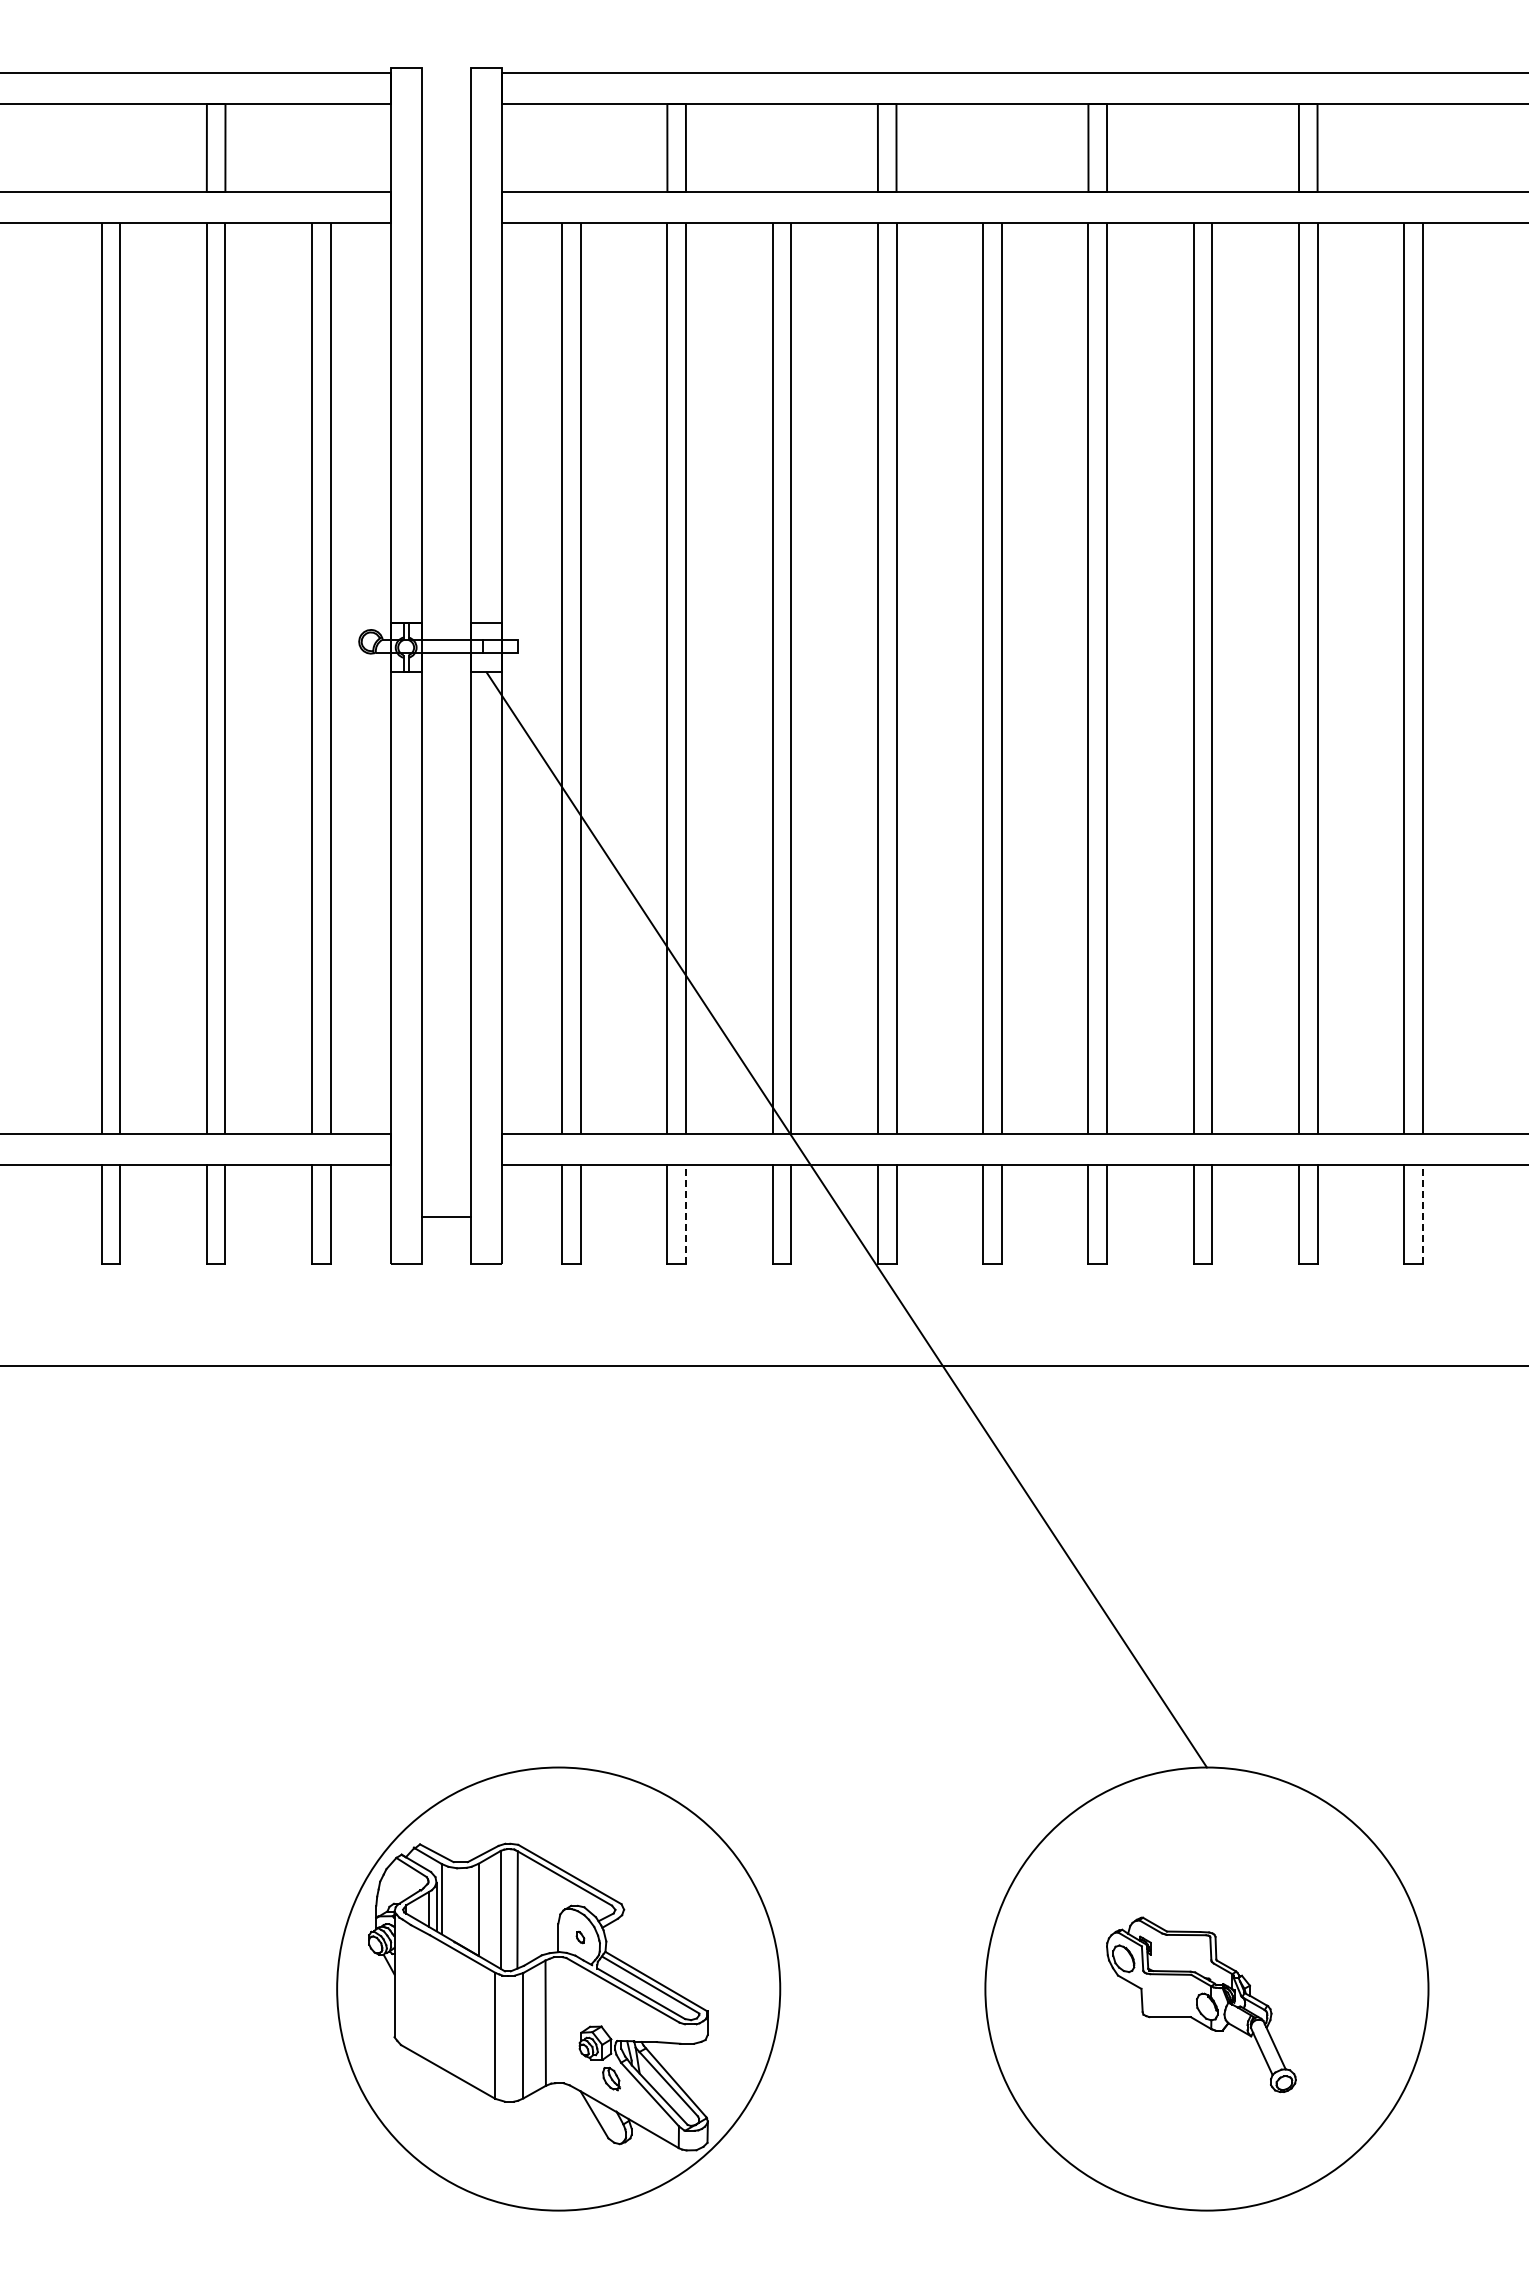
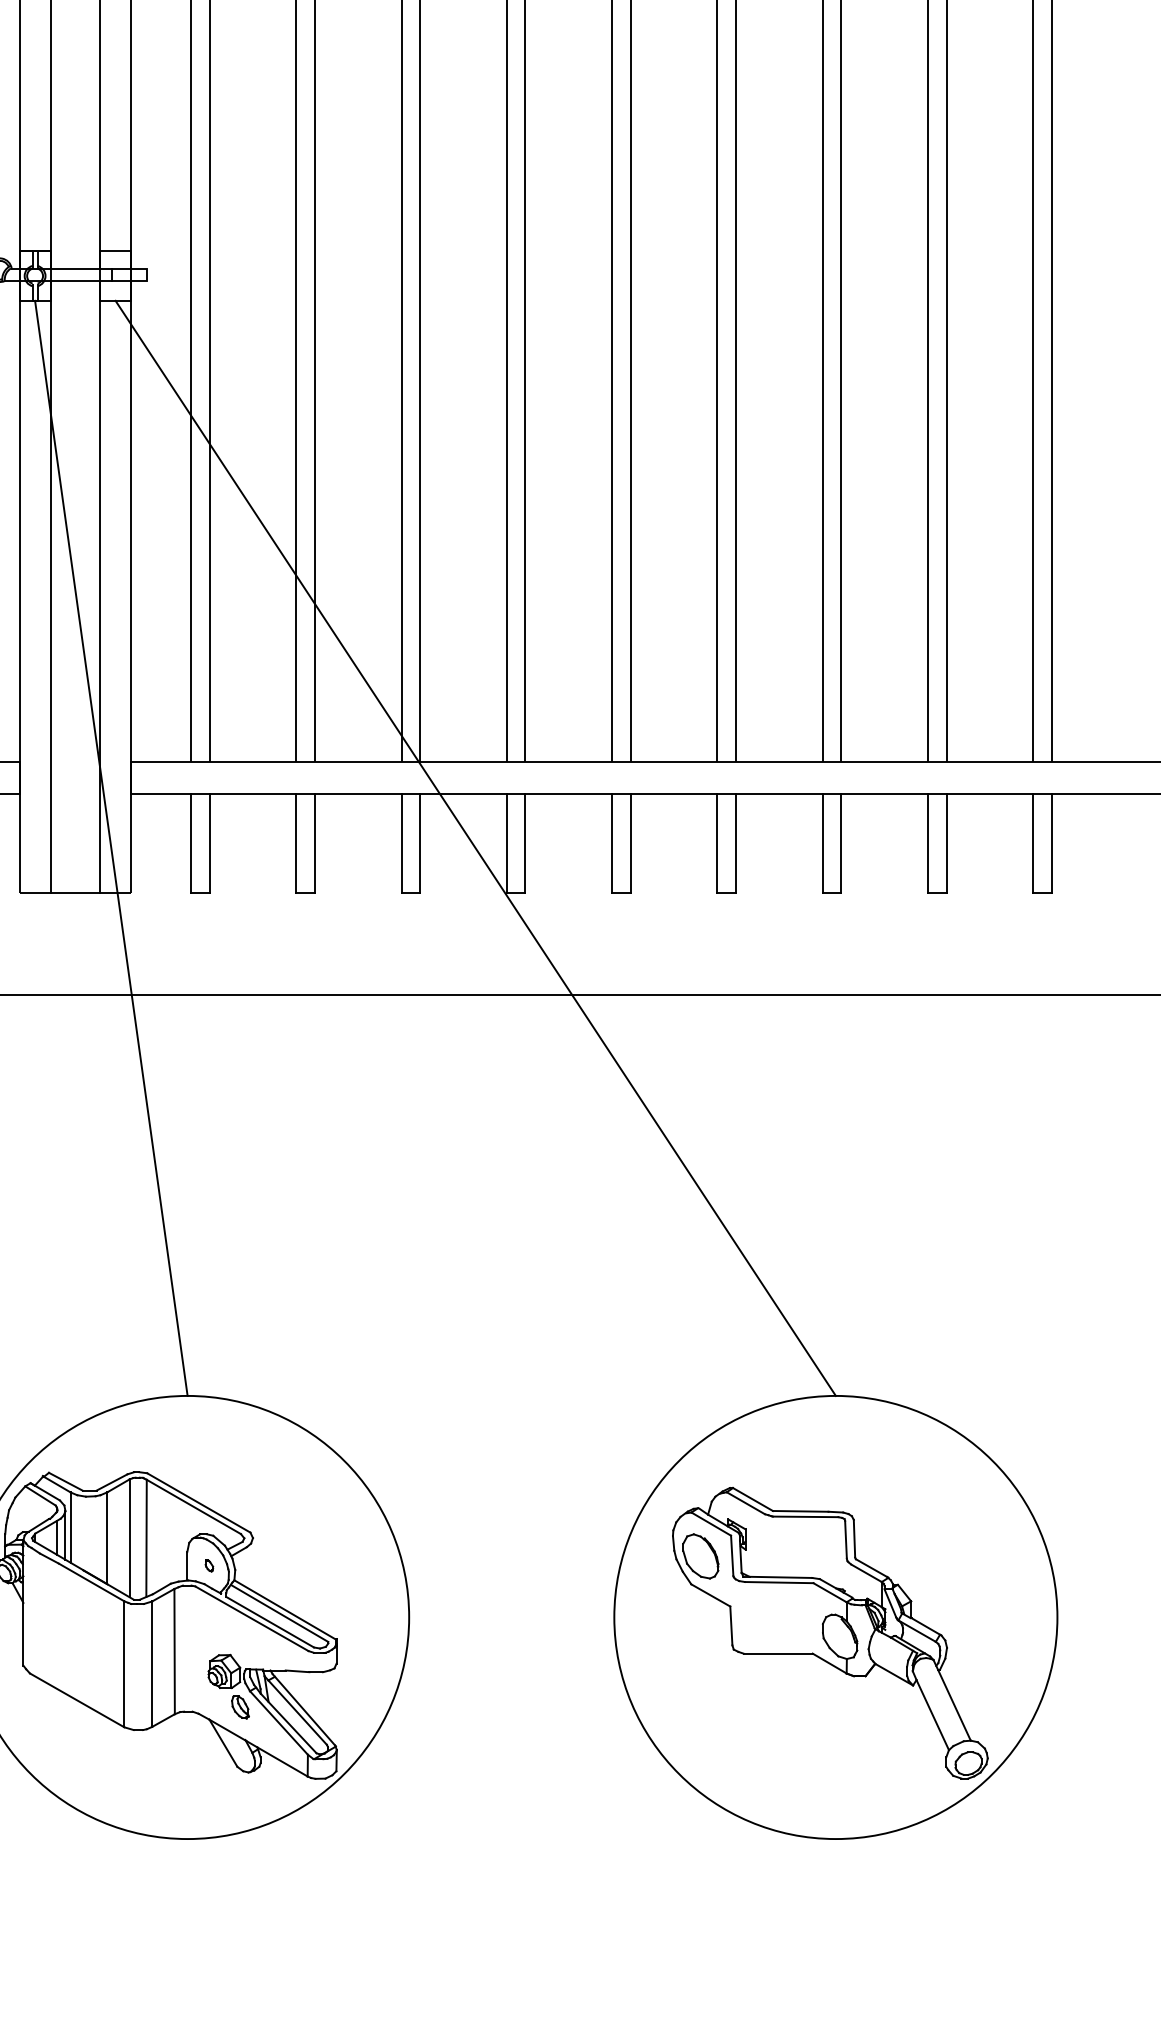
line: (686, 1214) -> (315, 842), dashed -> solid
line: (1422, 1214) -> (1051, 842), dashed -> solid
line: (446, 1217) -> (75, 892), moved
line: (482, 1219) -> (111, 847), added
part: (1201, 2004) -> (830, 1632), size x1.67

